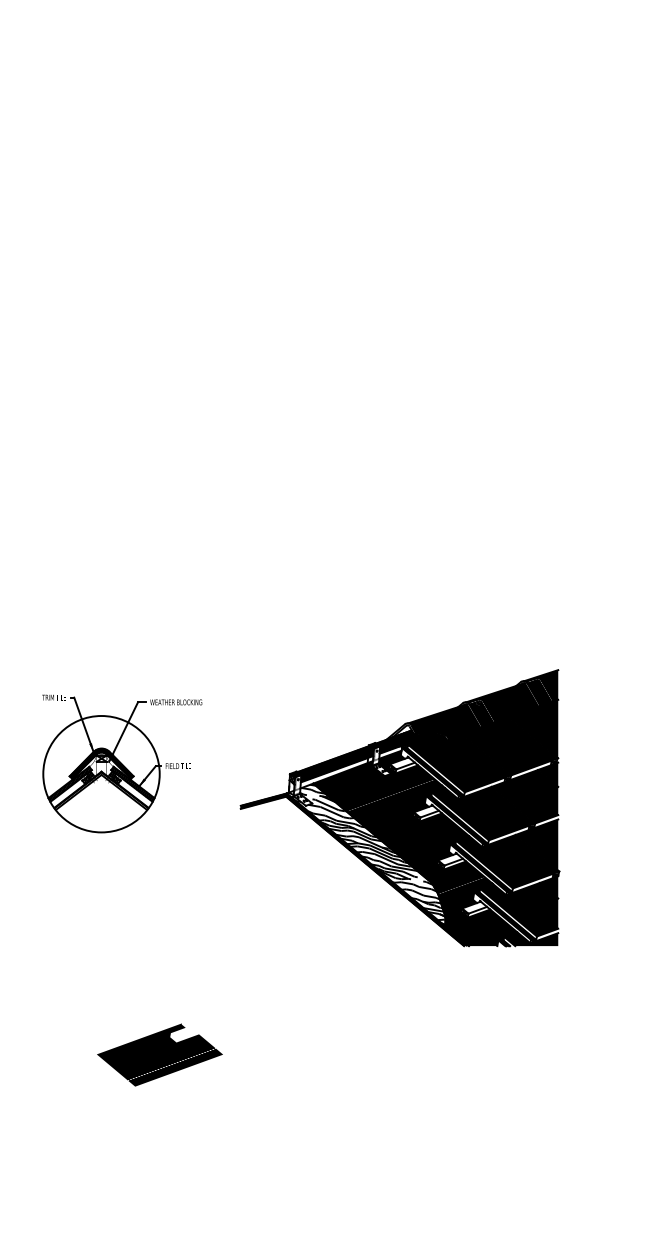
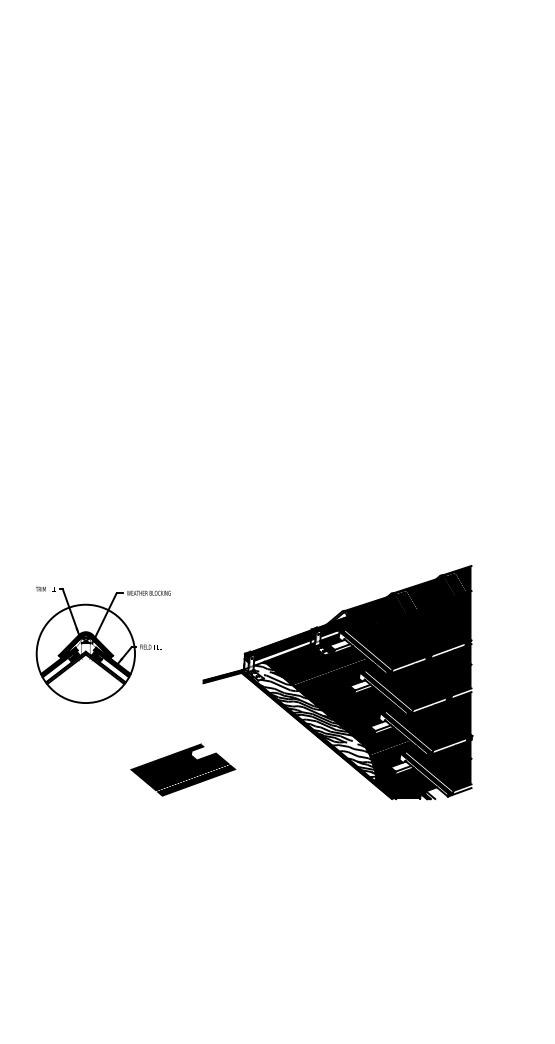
fill: (531, 939) -> (448, 793), removed
part: (160, 1054) -> (183, 769), moved

